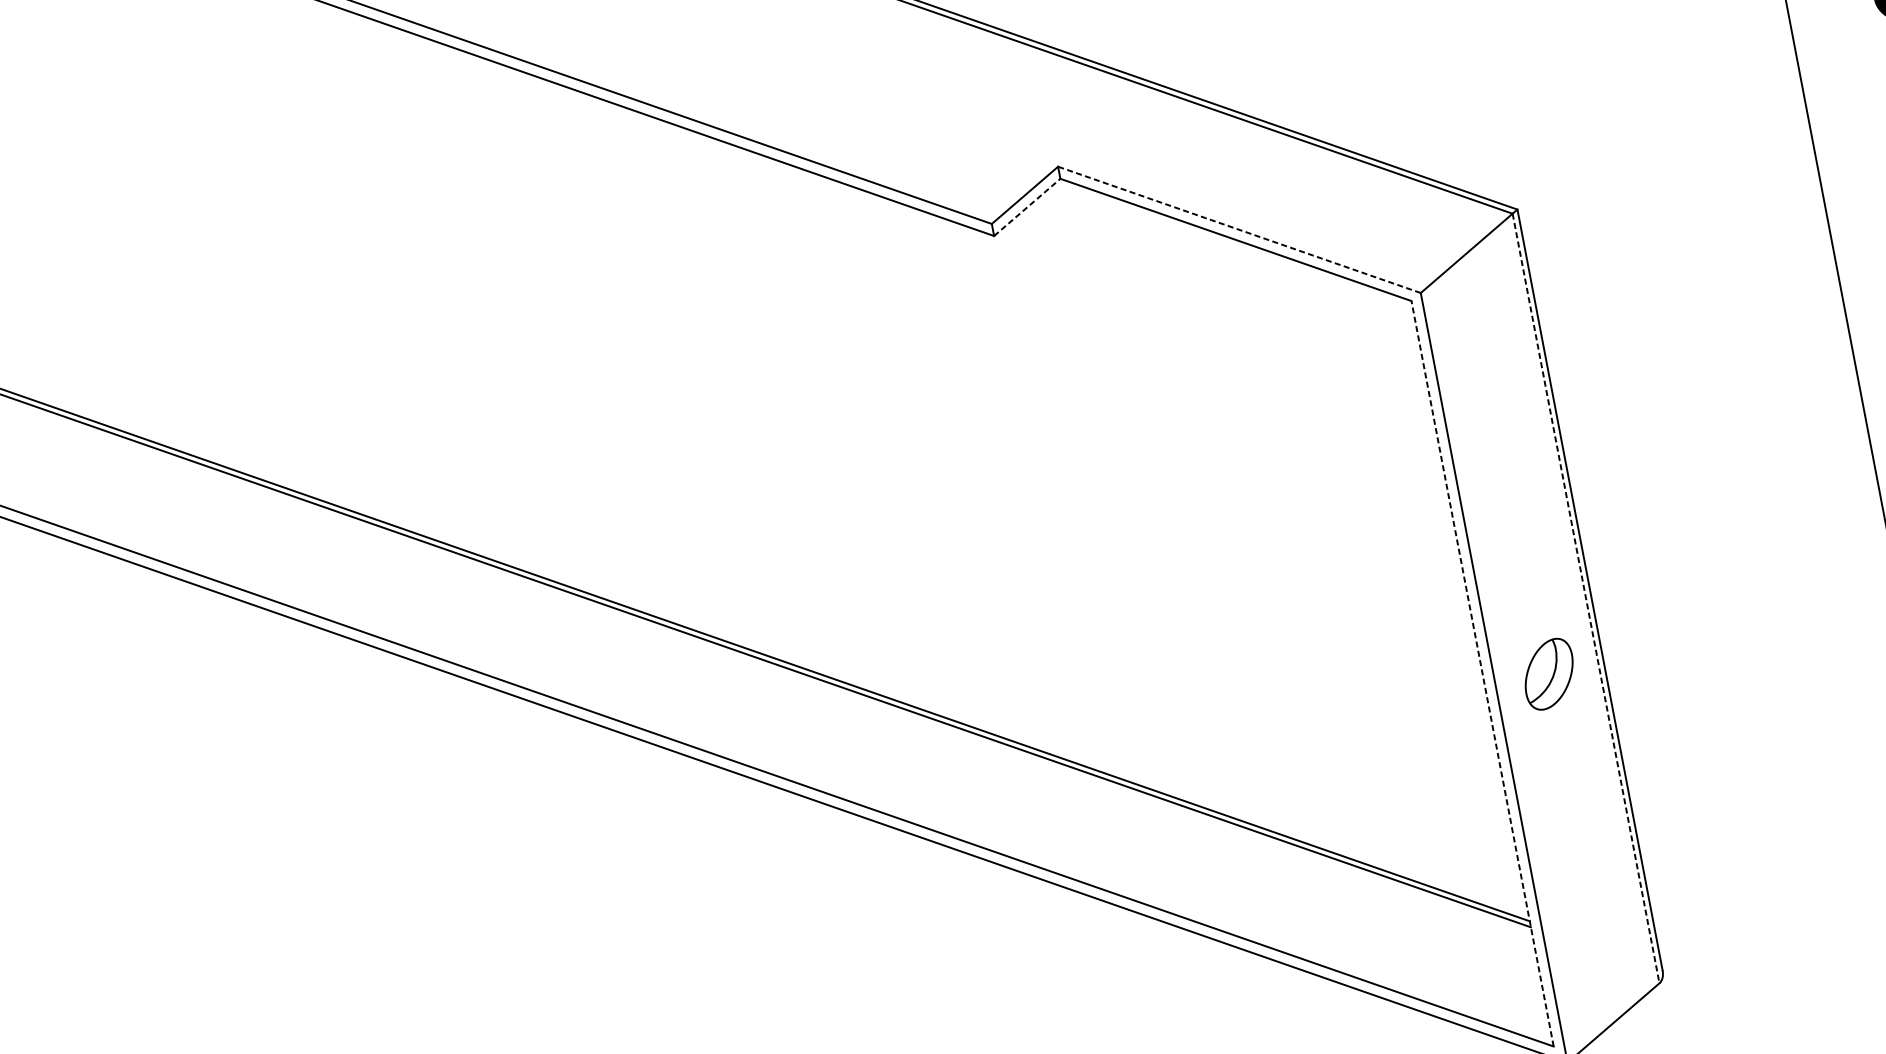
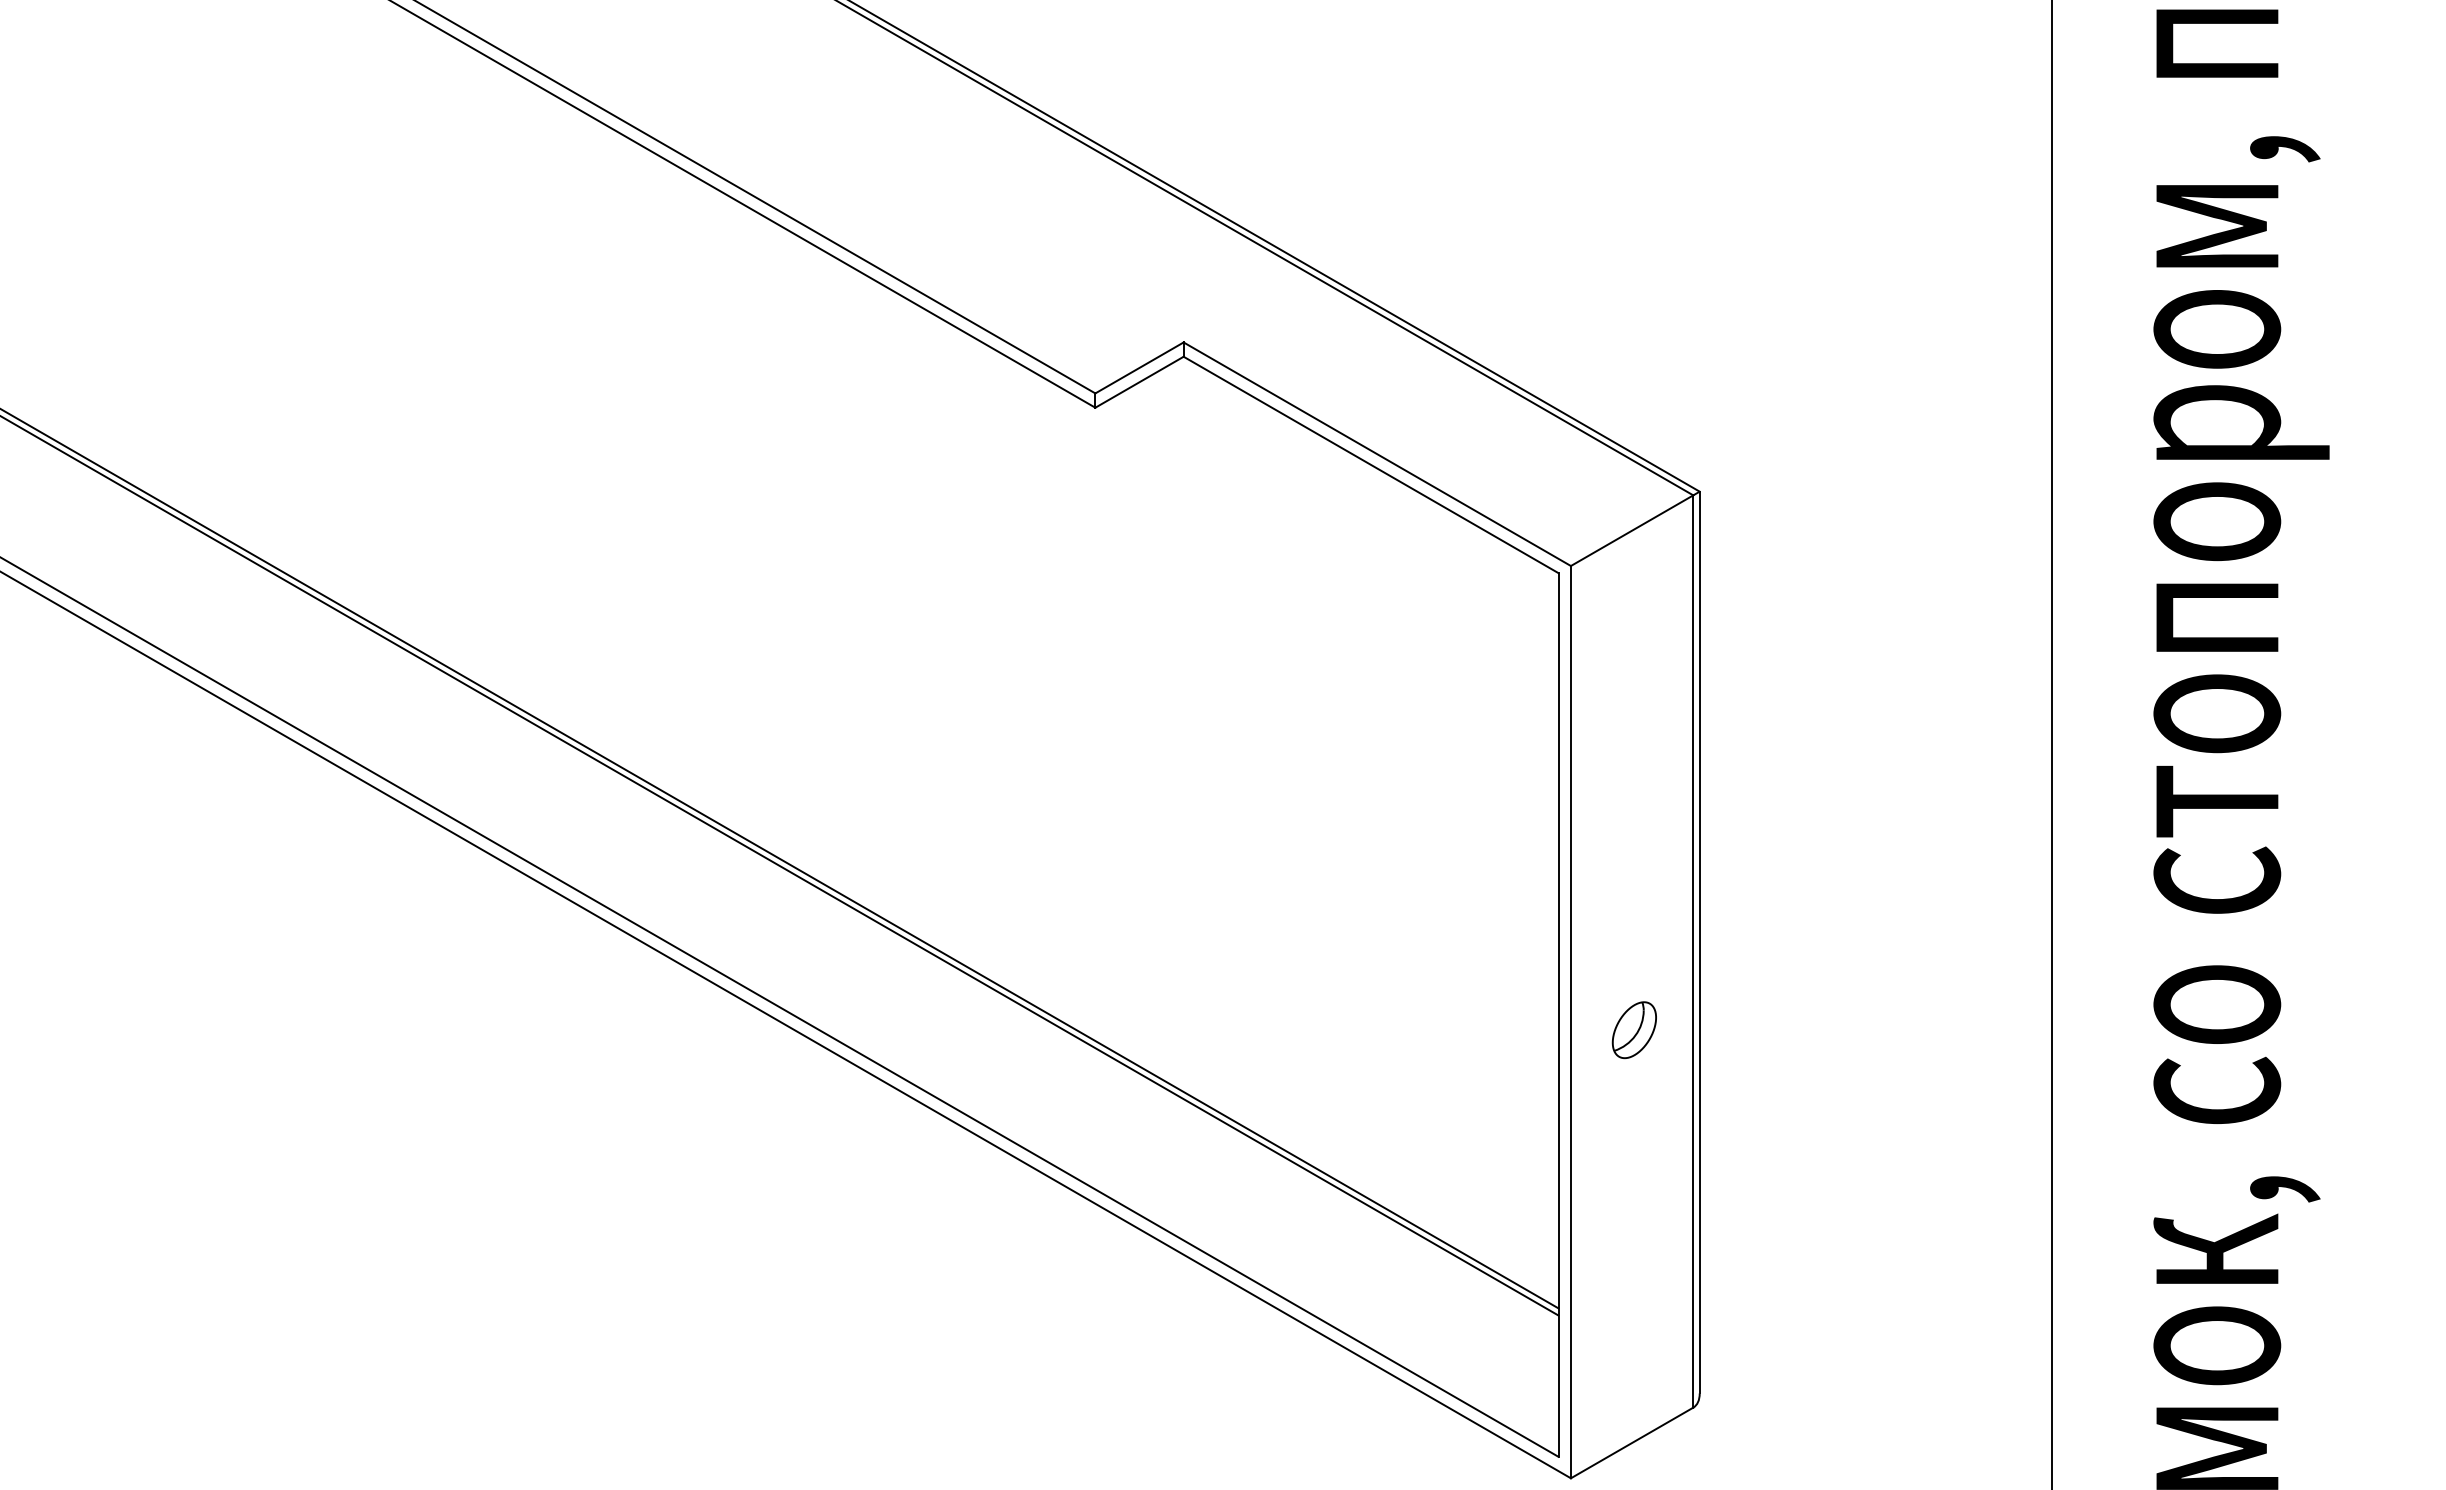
line: (1027, 207) -> (1139, 382), dashed -> solid
line: (1239, 230) -> (1377, 454), dashed -> solid
line: (1586, 599) -> (1693, 952), dashed -> solid
line: (1482, 674) -> (1558, 1015), dashed -> solid
part: (1548, 674) -> (1633, 1030), size x0.71

